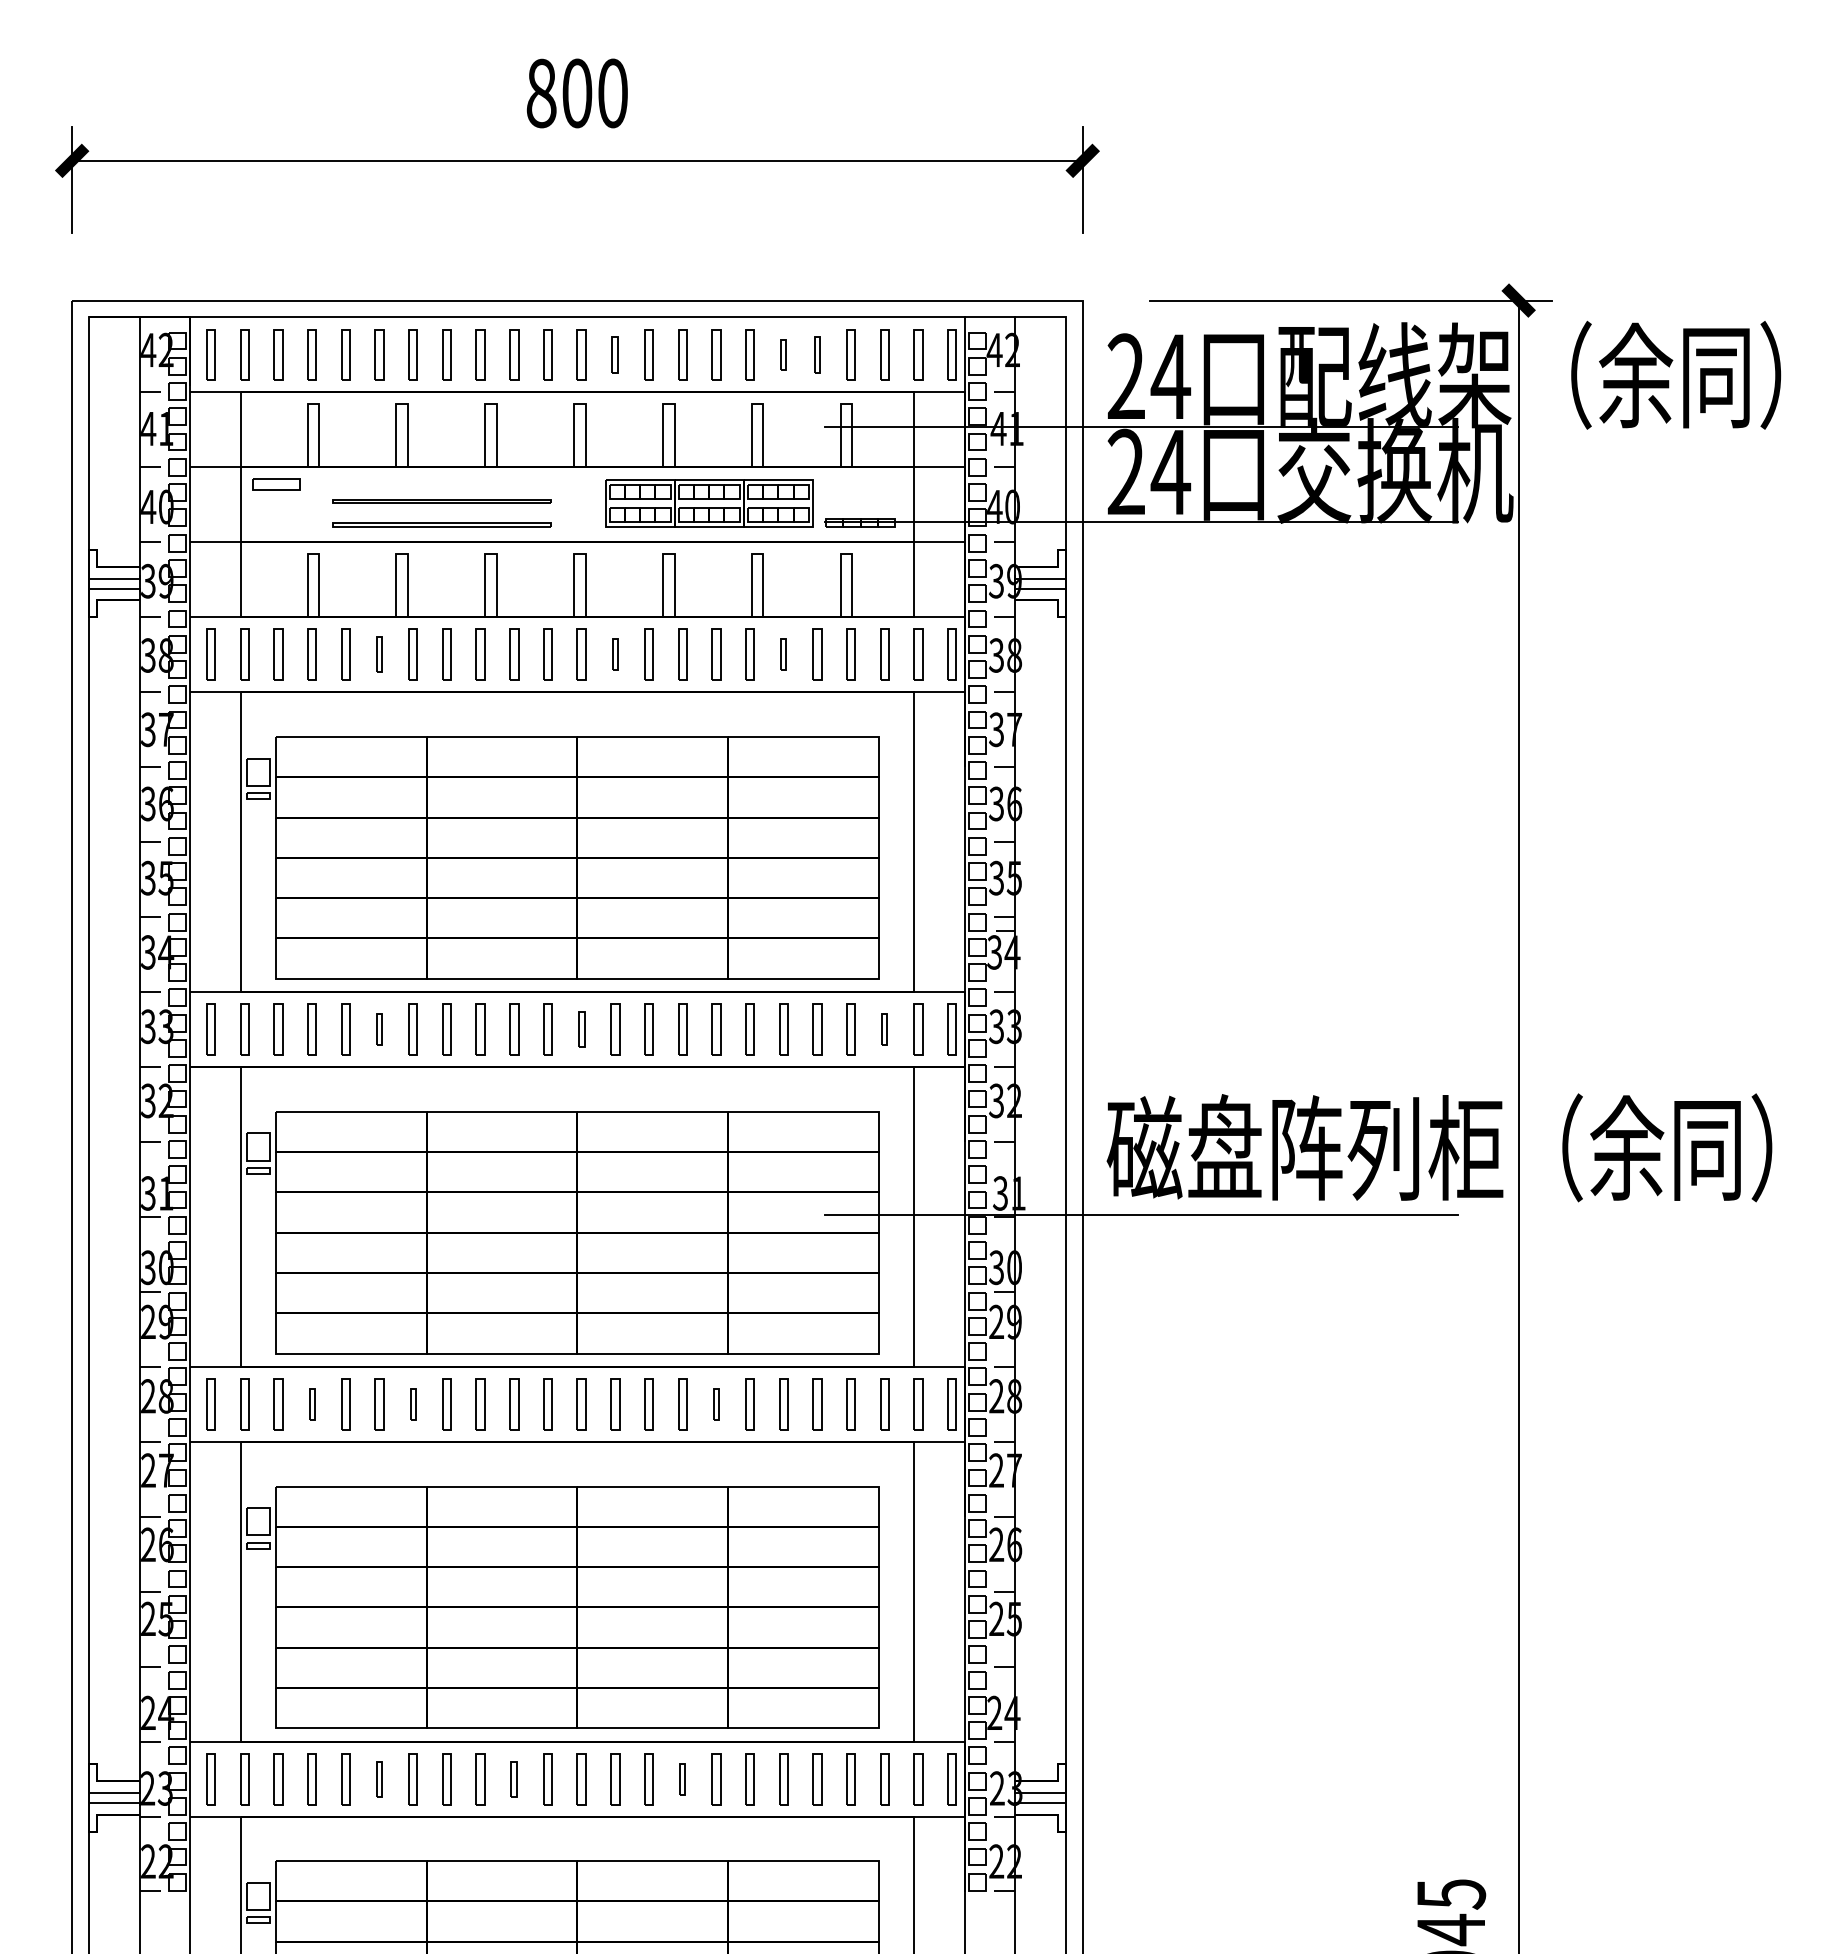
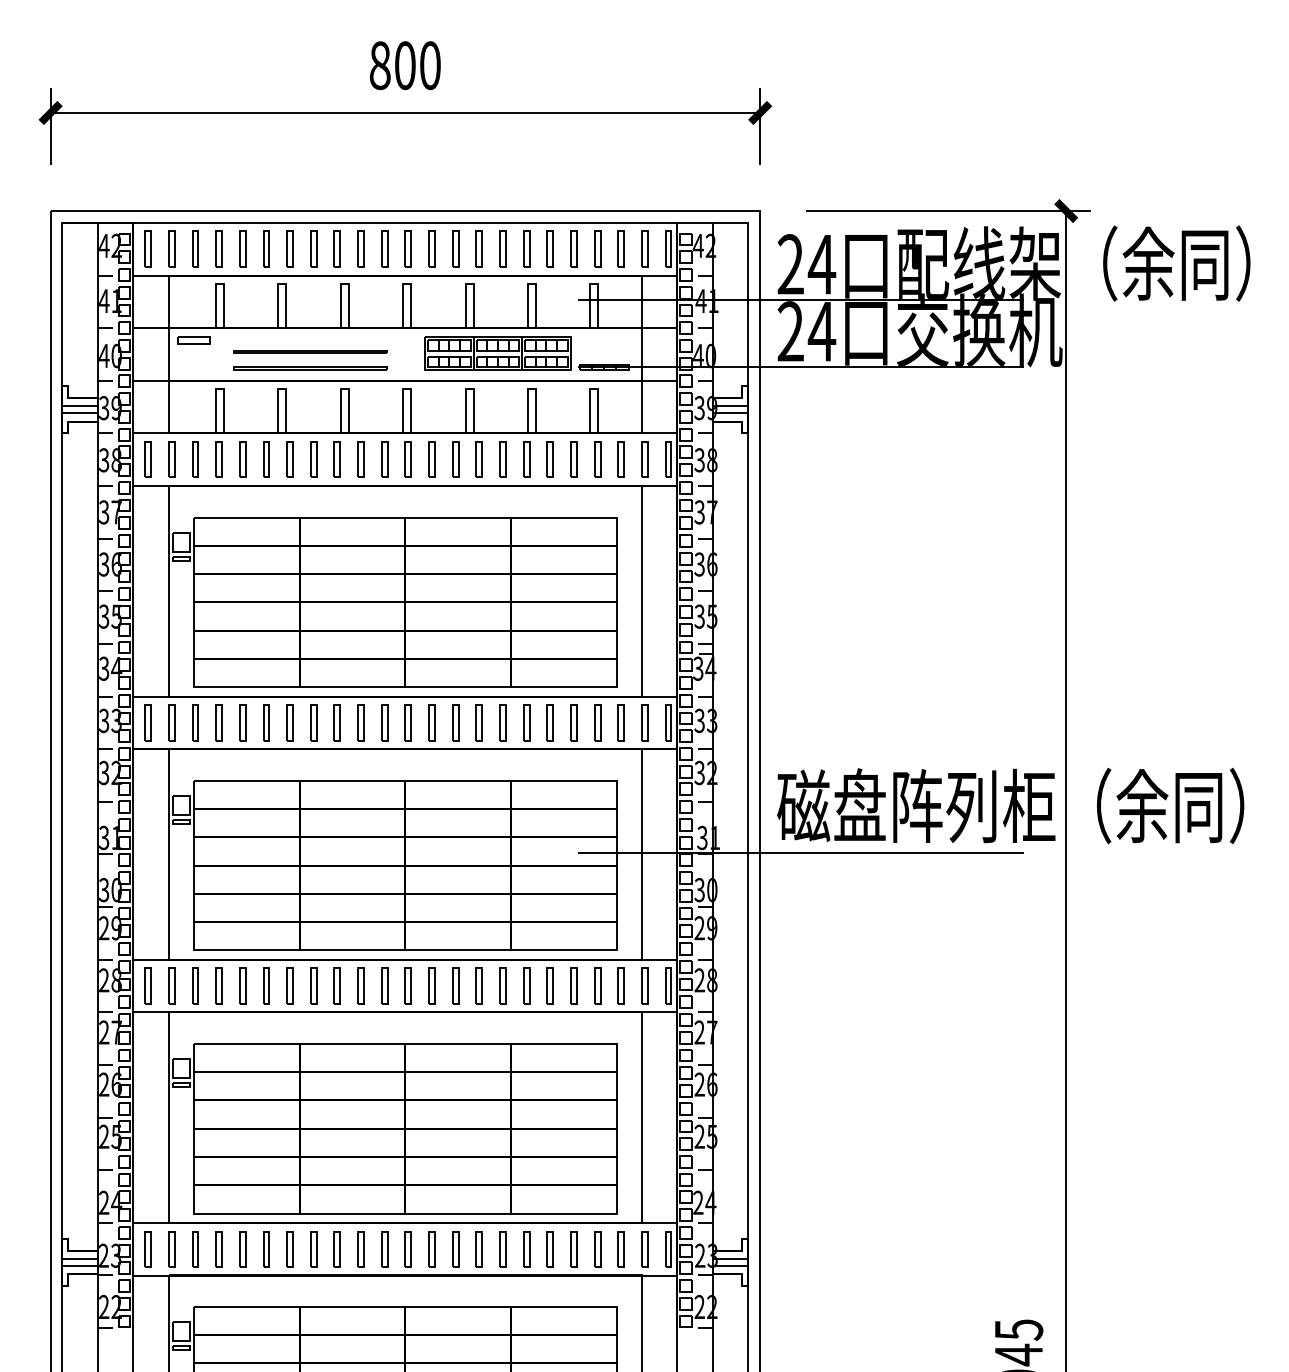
part: (615, 354) -> (432, 248), size x1.43
part: (783, 354) -> (550, 248), size x1.67
part: (817, 354) -> (573, 248), size x1.43
part: (379, 654) -> (266, 459), size x1.43
part: (615, 654) -> (432, 459), size x1.67
part: (783, 654) -> (550, 459), size x1.67
part: (379, 1029) -> (266, 722), size x1.67
part: (581, 1029) -> (408, 722), size x1.43
part: (884, 1029) -> (620, 722), size x1.67
part: (311, 1404) -> (218, 986), size x1.67
part: (412, 1404) -> (289, 986), size x1.67
part: (716, 1404) -> (503, 986), size x1.67
part: (379, 1779) -> (266, 1249), size x1.43
part: (514, 1779) -> (361, 1249), size x1.43
part: (682, 1779) -> (479, 1249), size x1.67

